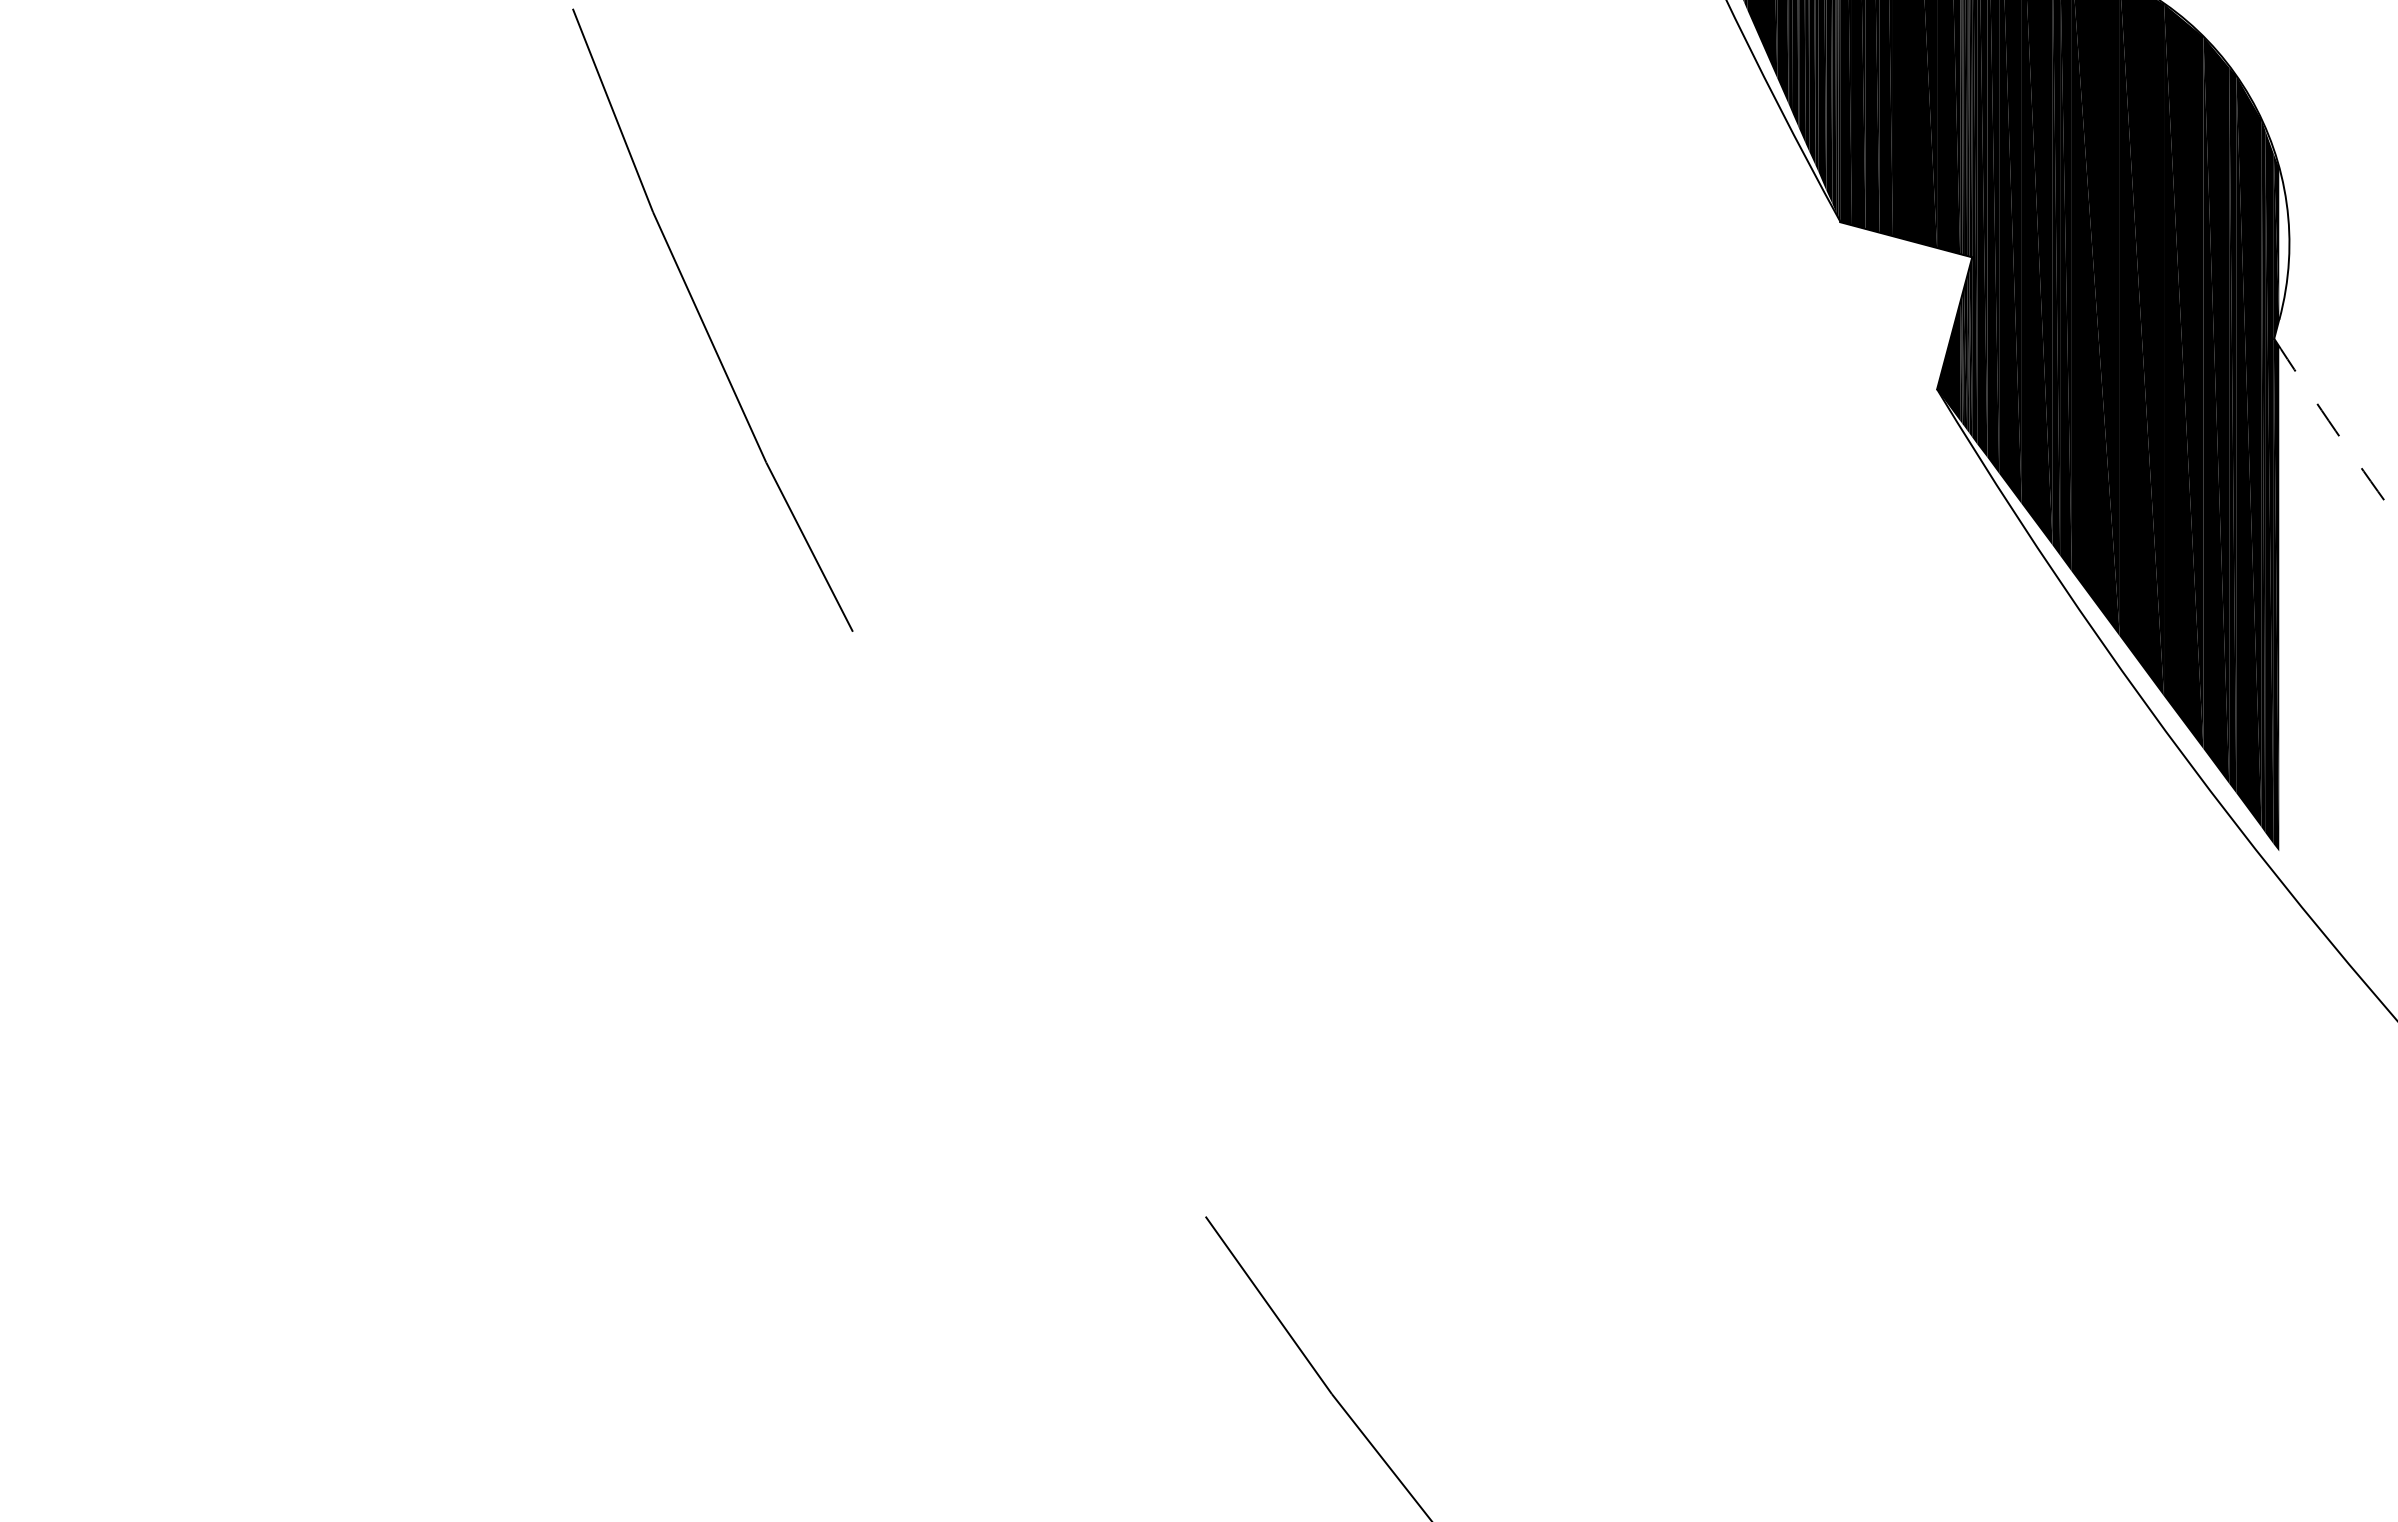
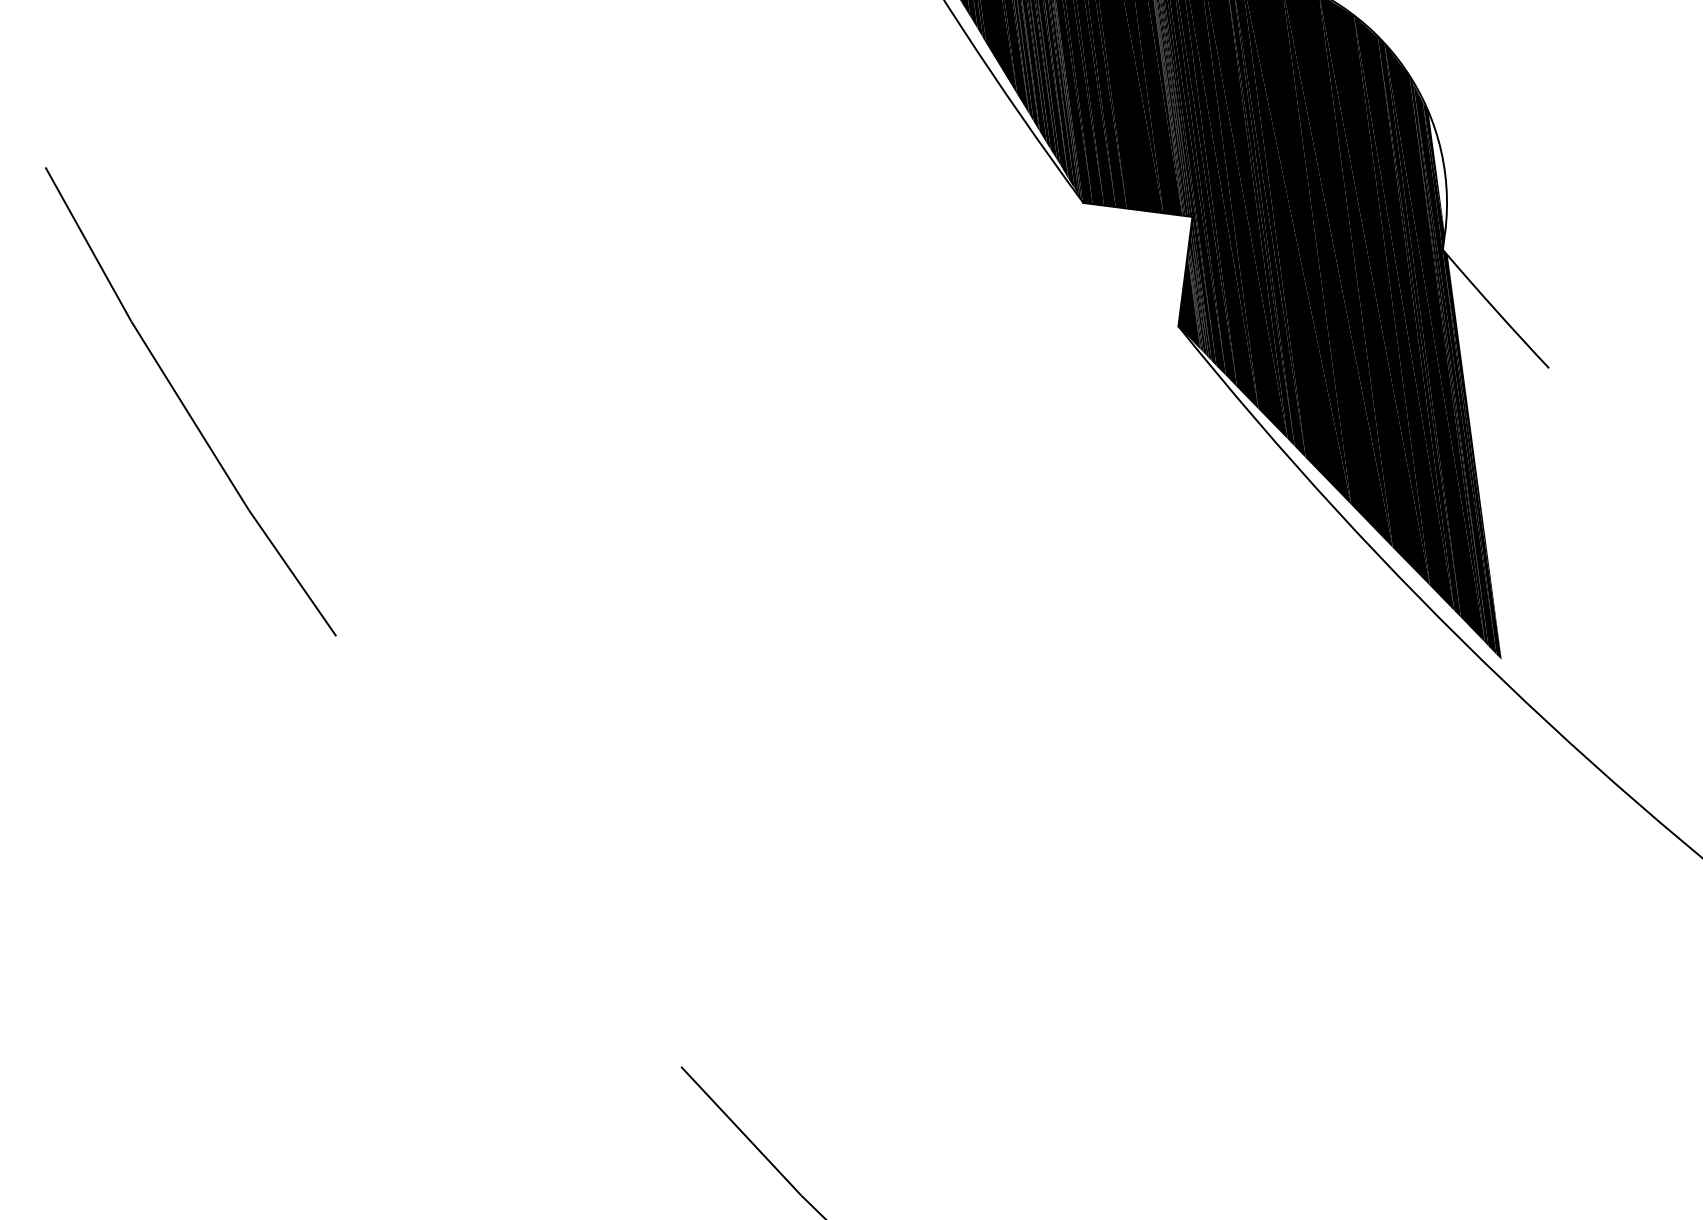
arc: (2328, 420) -> (1495, 309), dashed -> solid

